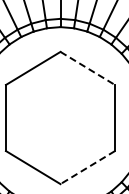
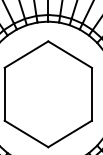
line: (87, 68) -> (69, 54), dashed -> solid
line: (87, 167) -> (69, 133), dashed -> solid

